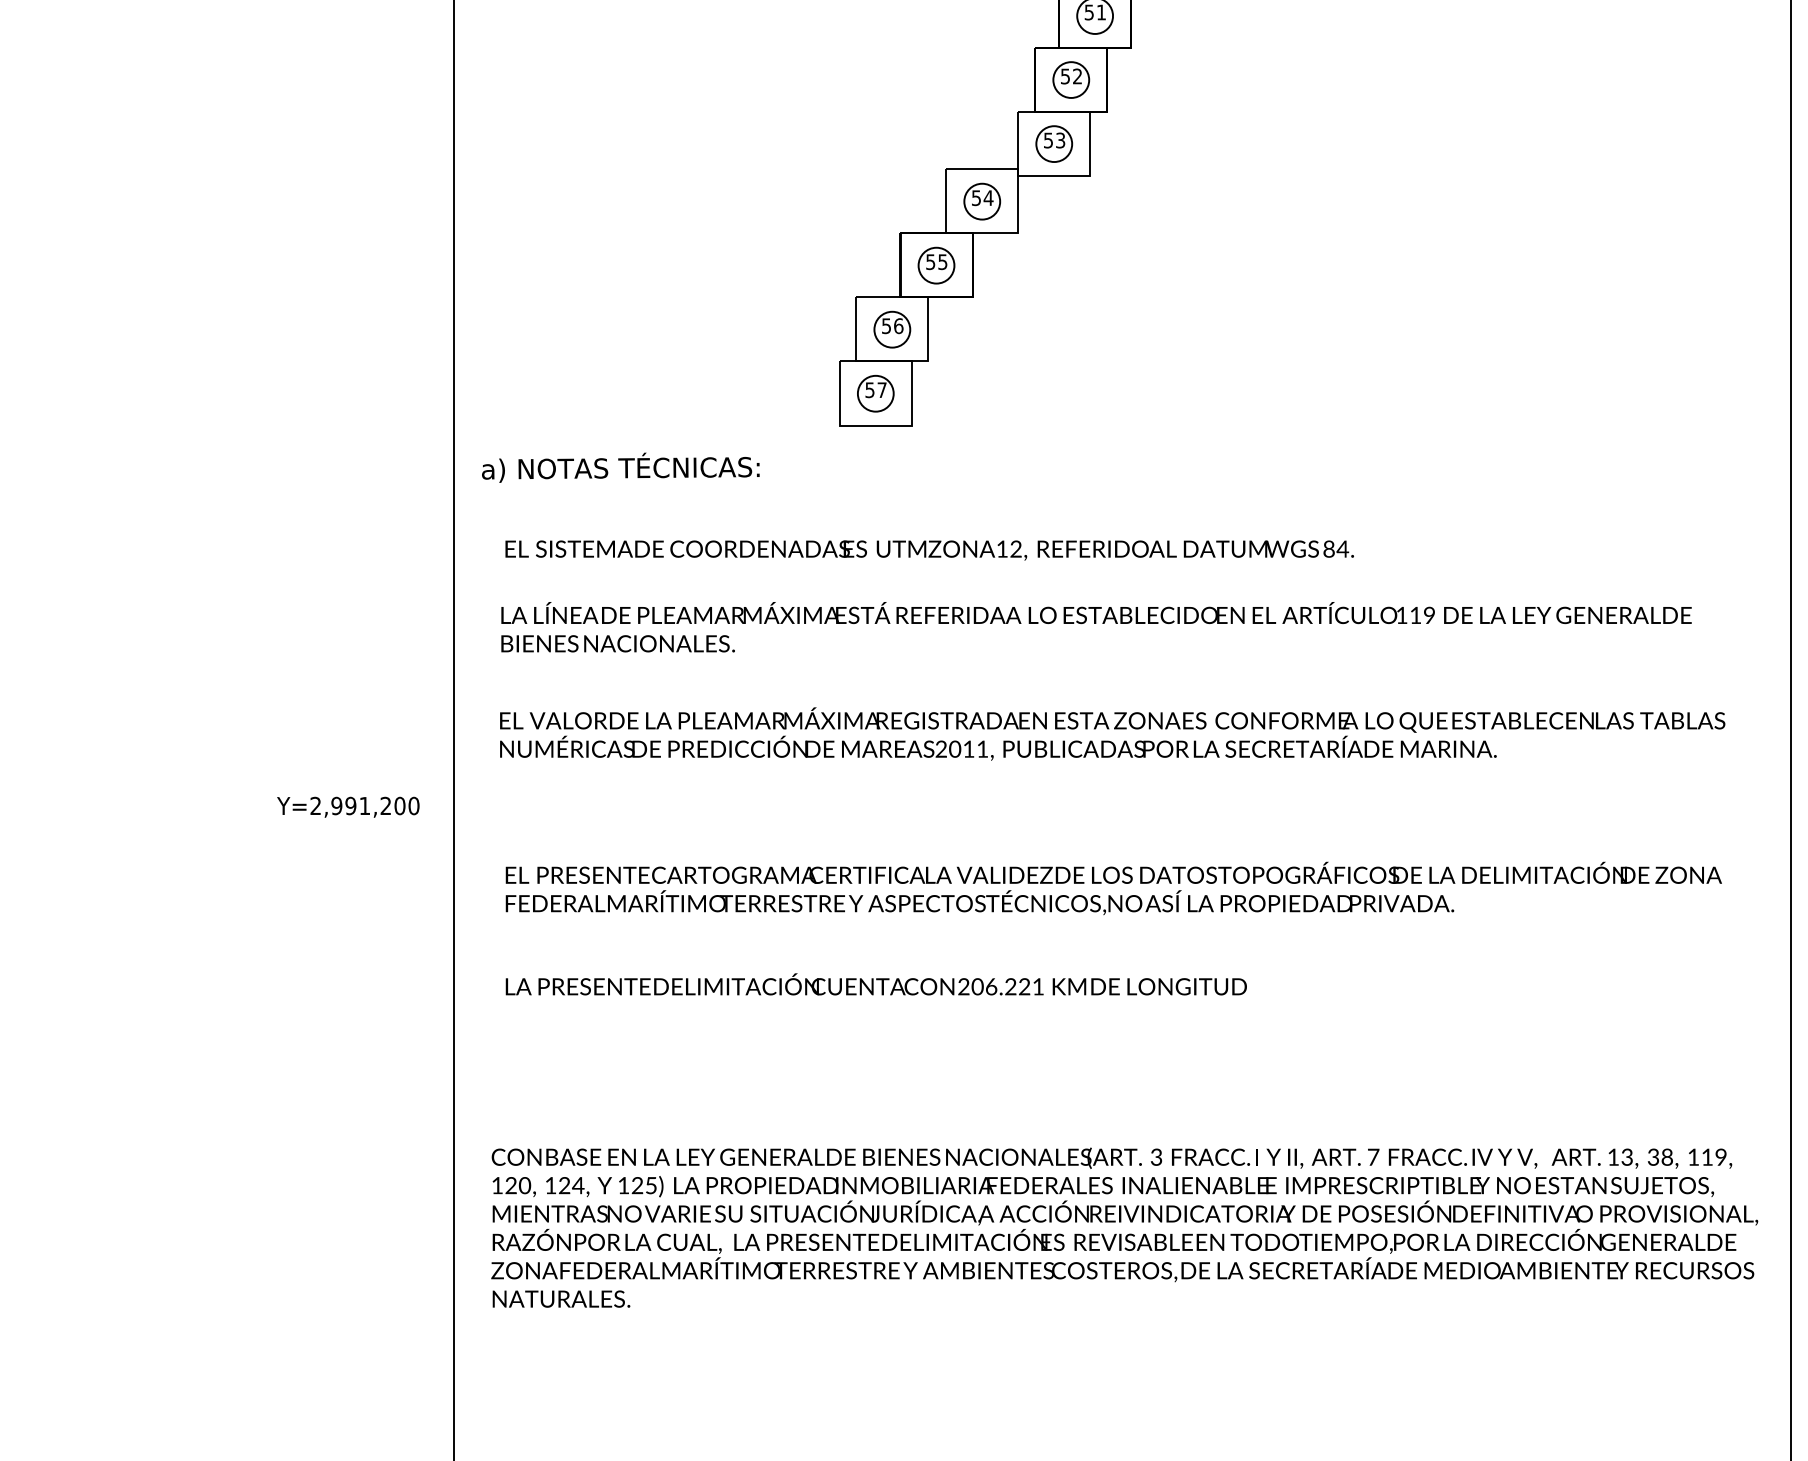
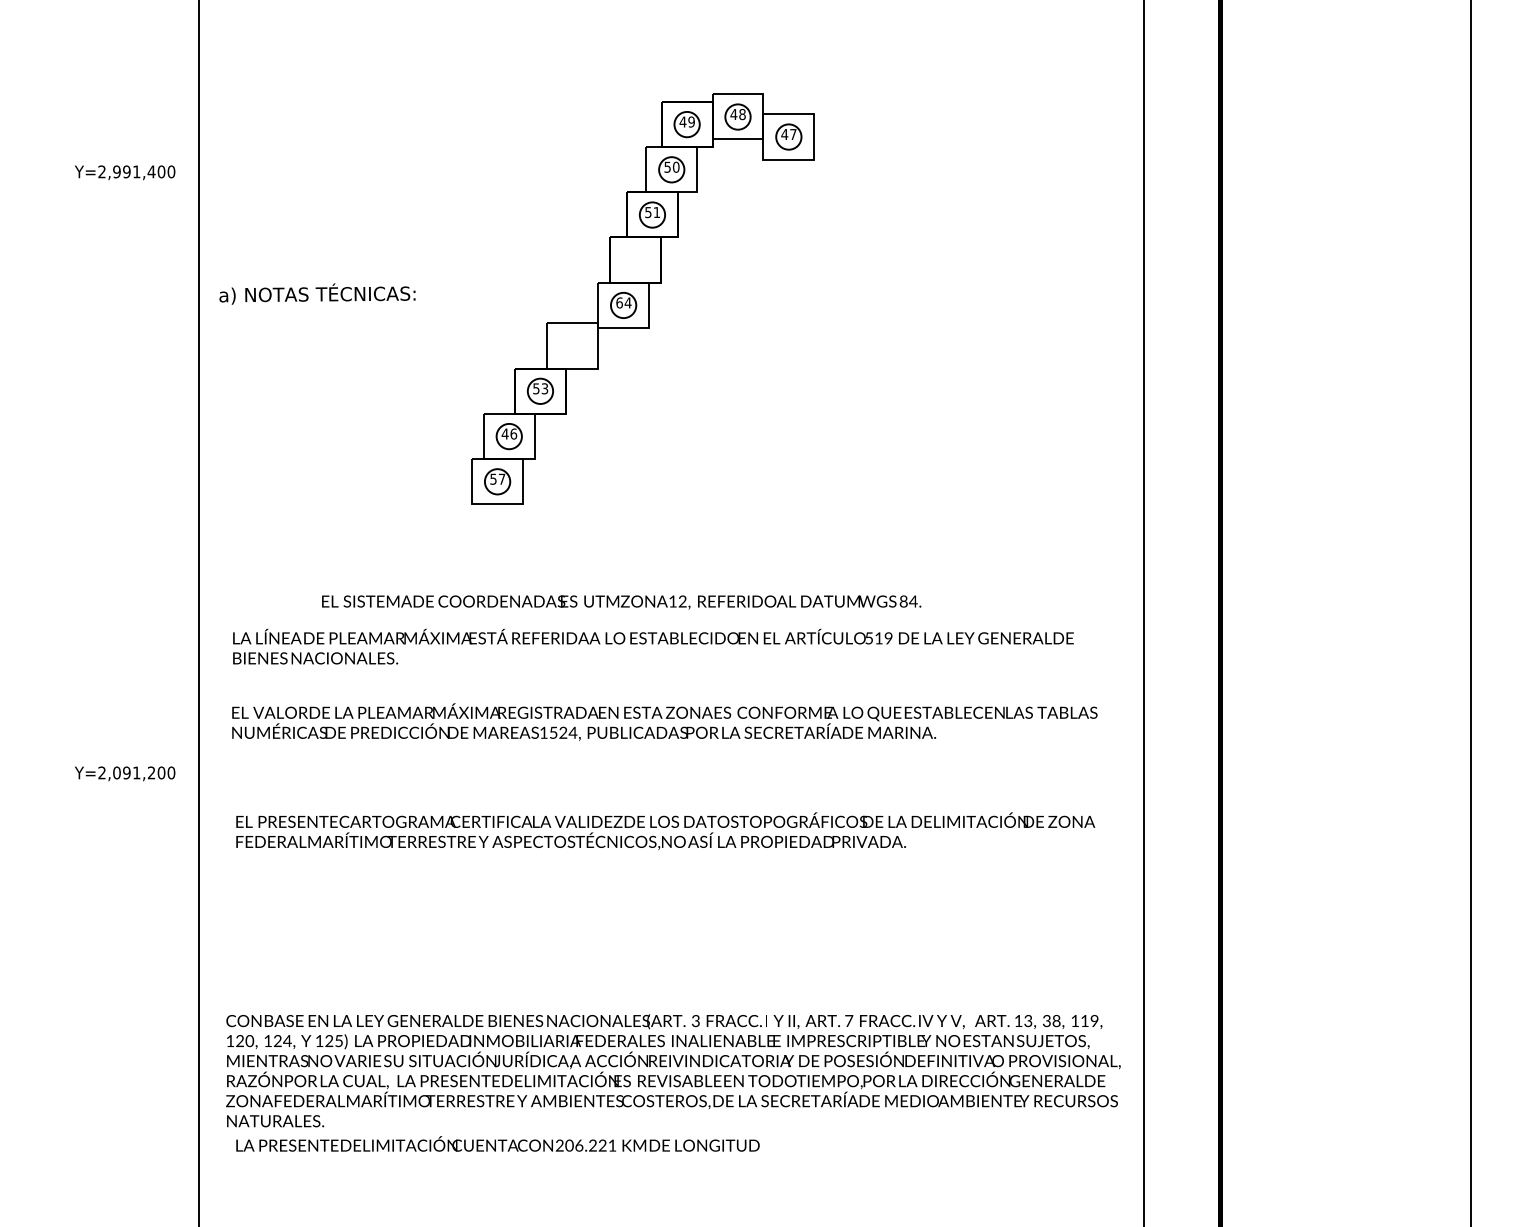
part: (1071, 79) -> (635, 259), removed
text: (1054, 139) -> (623, 302), 53 -> 64
part: (981, 200) -> (572, 345), removed
text: (943, 261) -> (545, 388), 55 -> 53
text: (885, 325) -> (504, 433), 56 -> 46
text: (620, 466) -> (317, 293), moved
text: (929, 550) -> (621, 602), moved
text: (1400, 615) -> (868, 638), 119 -> 519
text: (962, 748) -> (558, 732), 2011, -> 1524,
text: (336, 805) -> (116, 772), Y=2,991,200 -> Y=2,091,200
text: (875, 983) -> (497, 1143), moved

